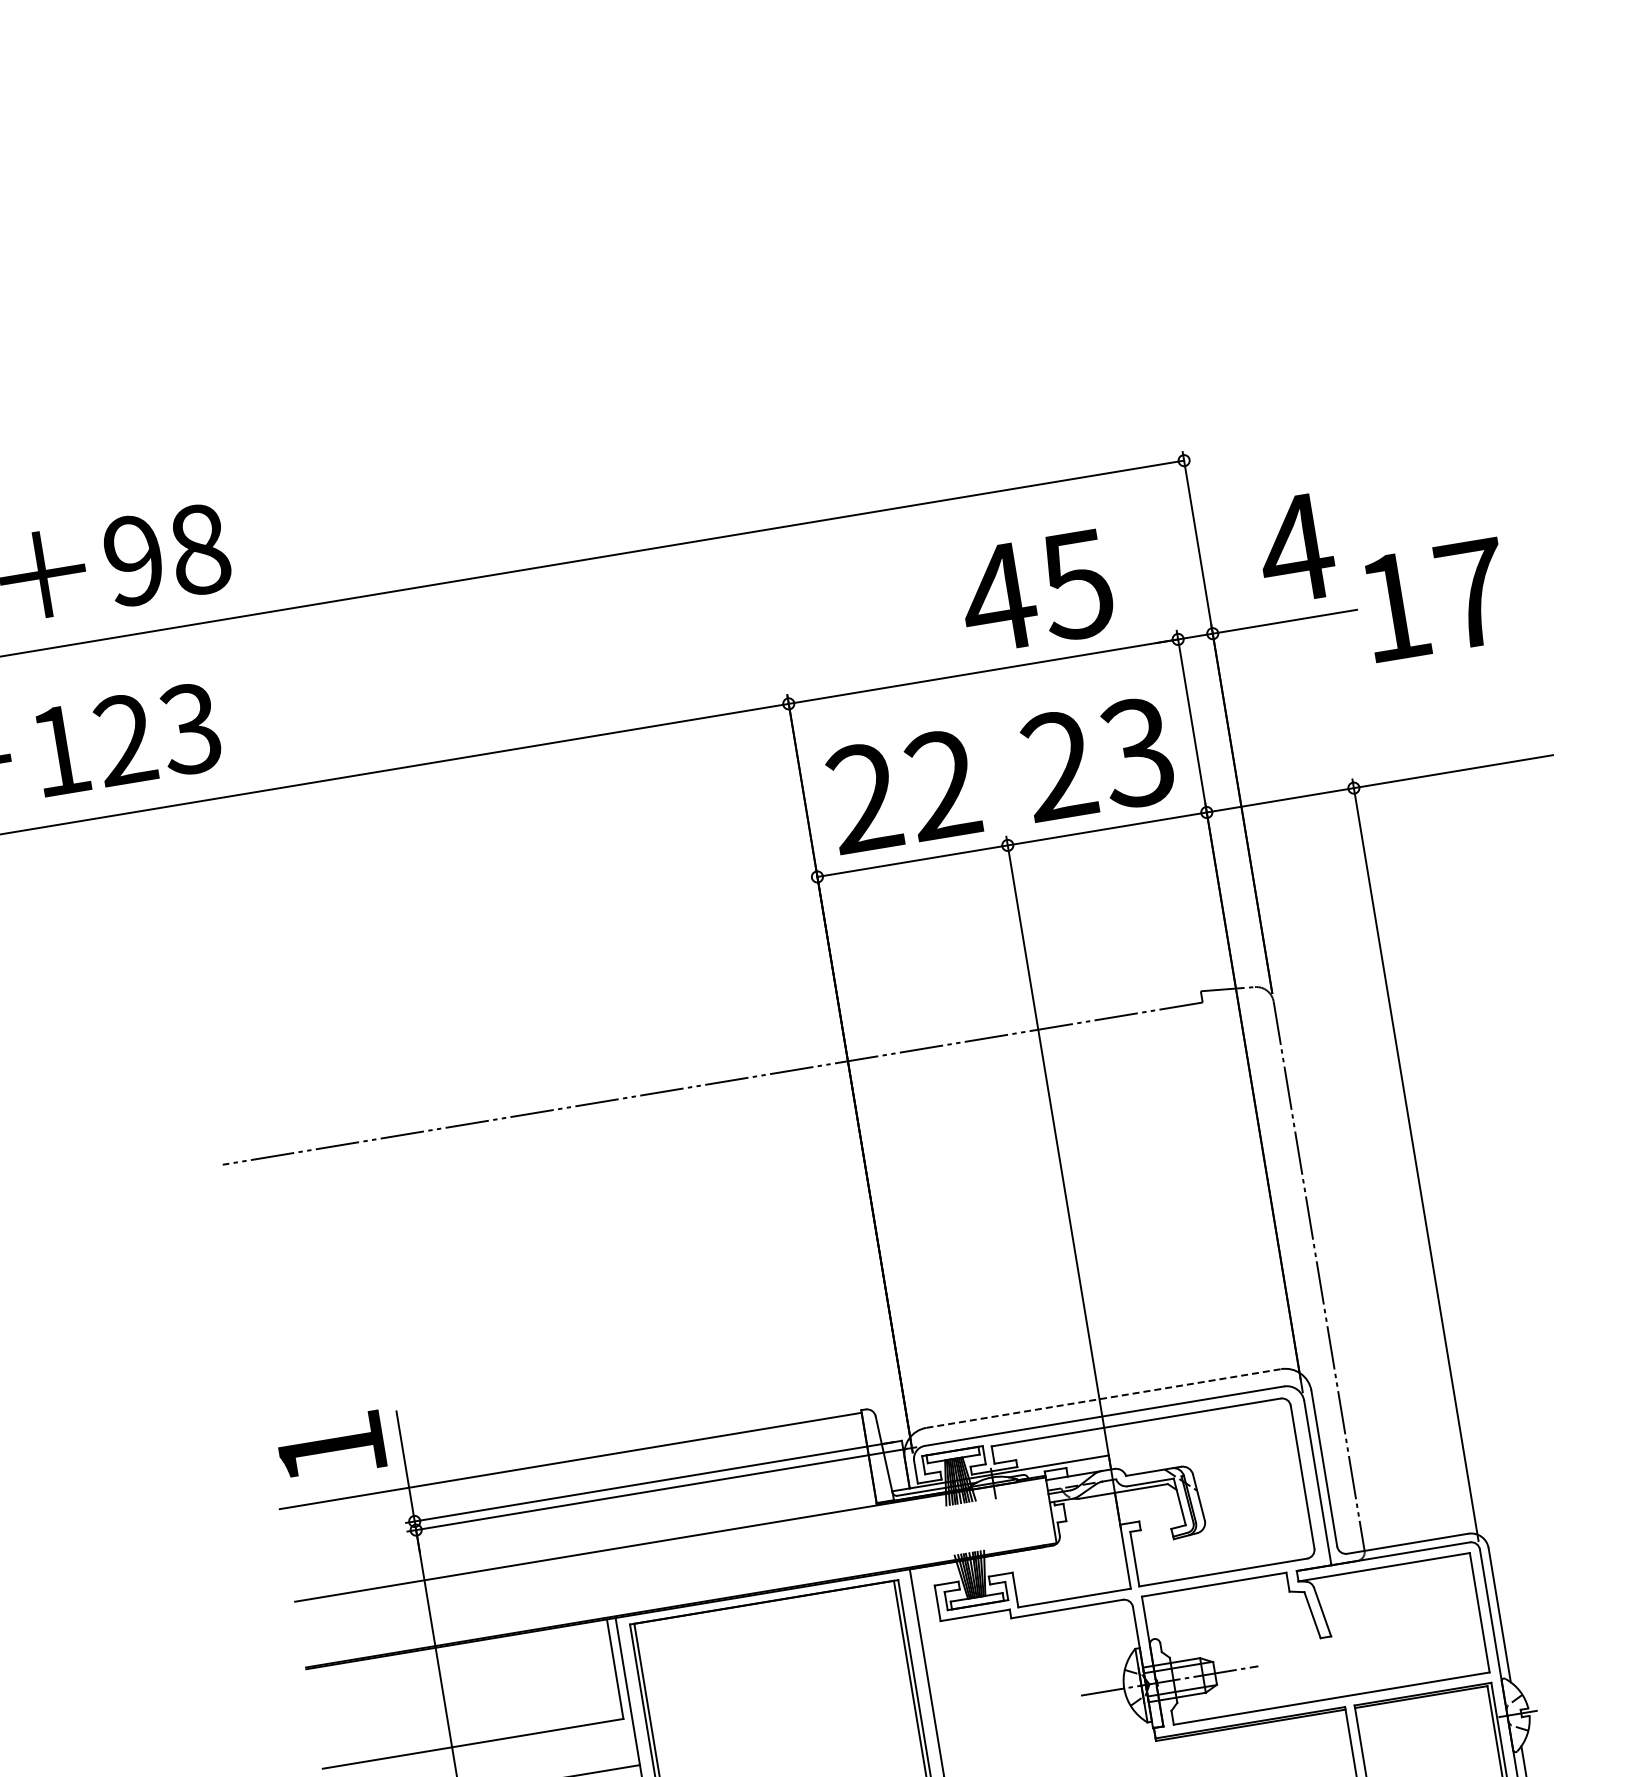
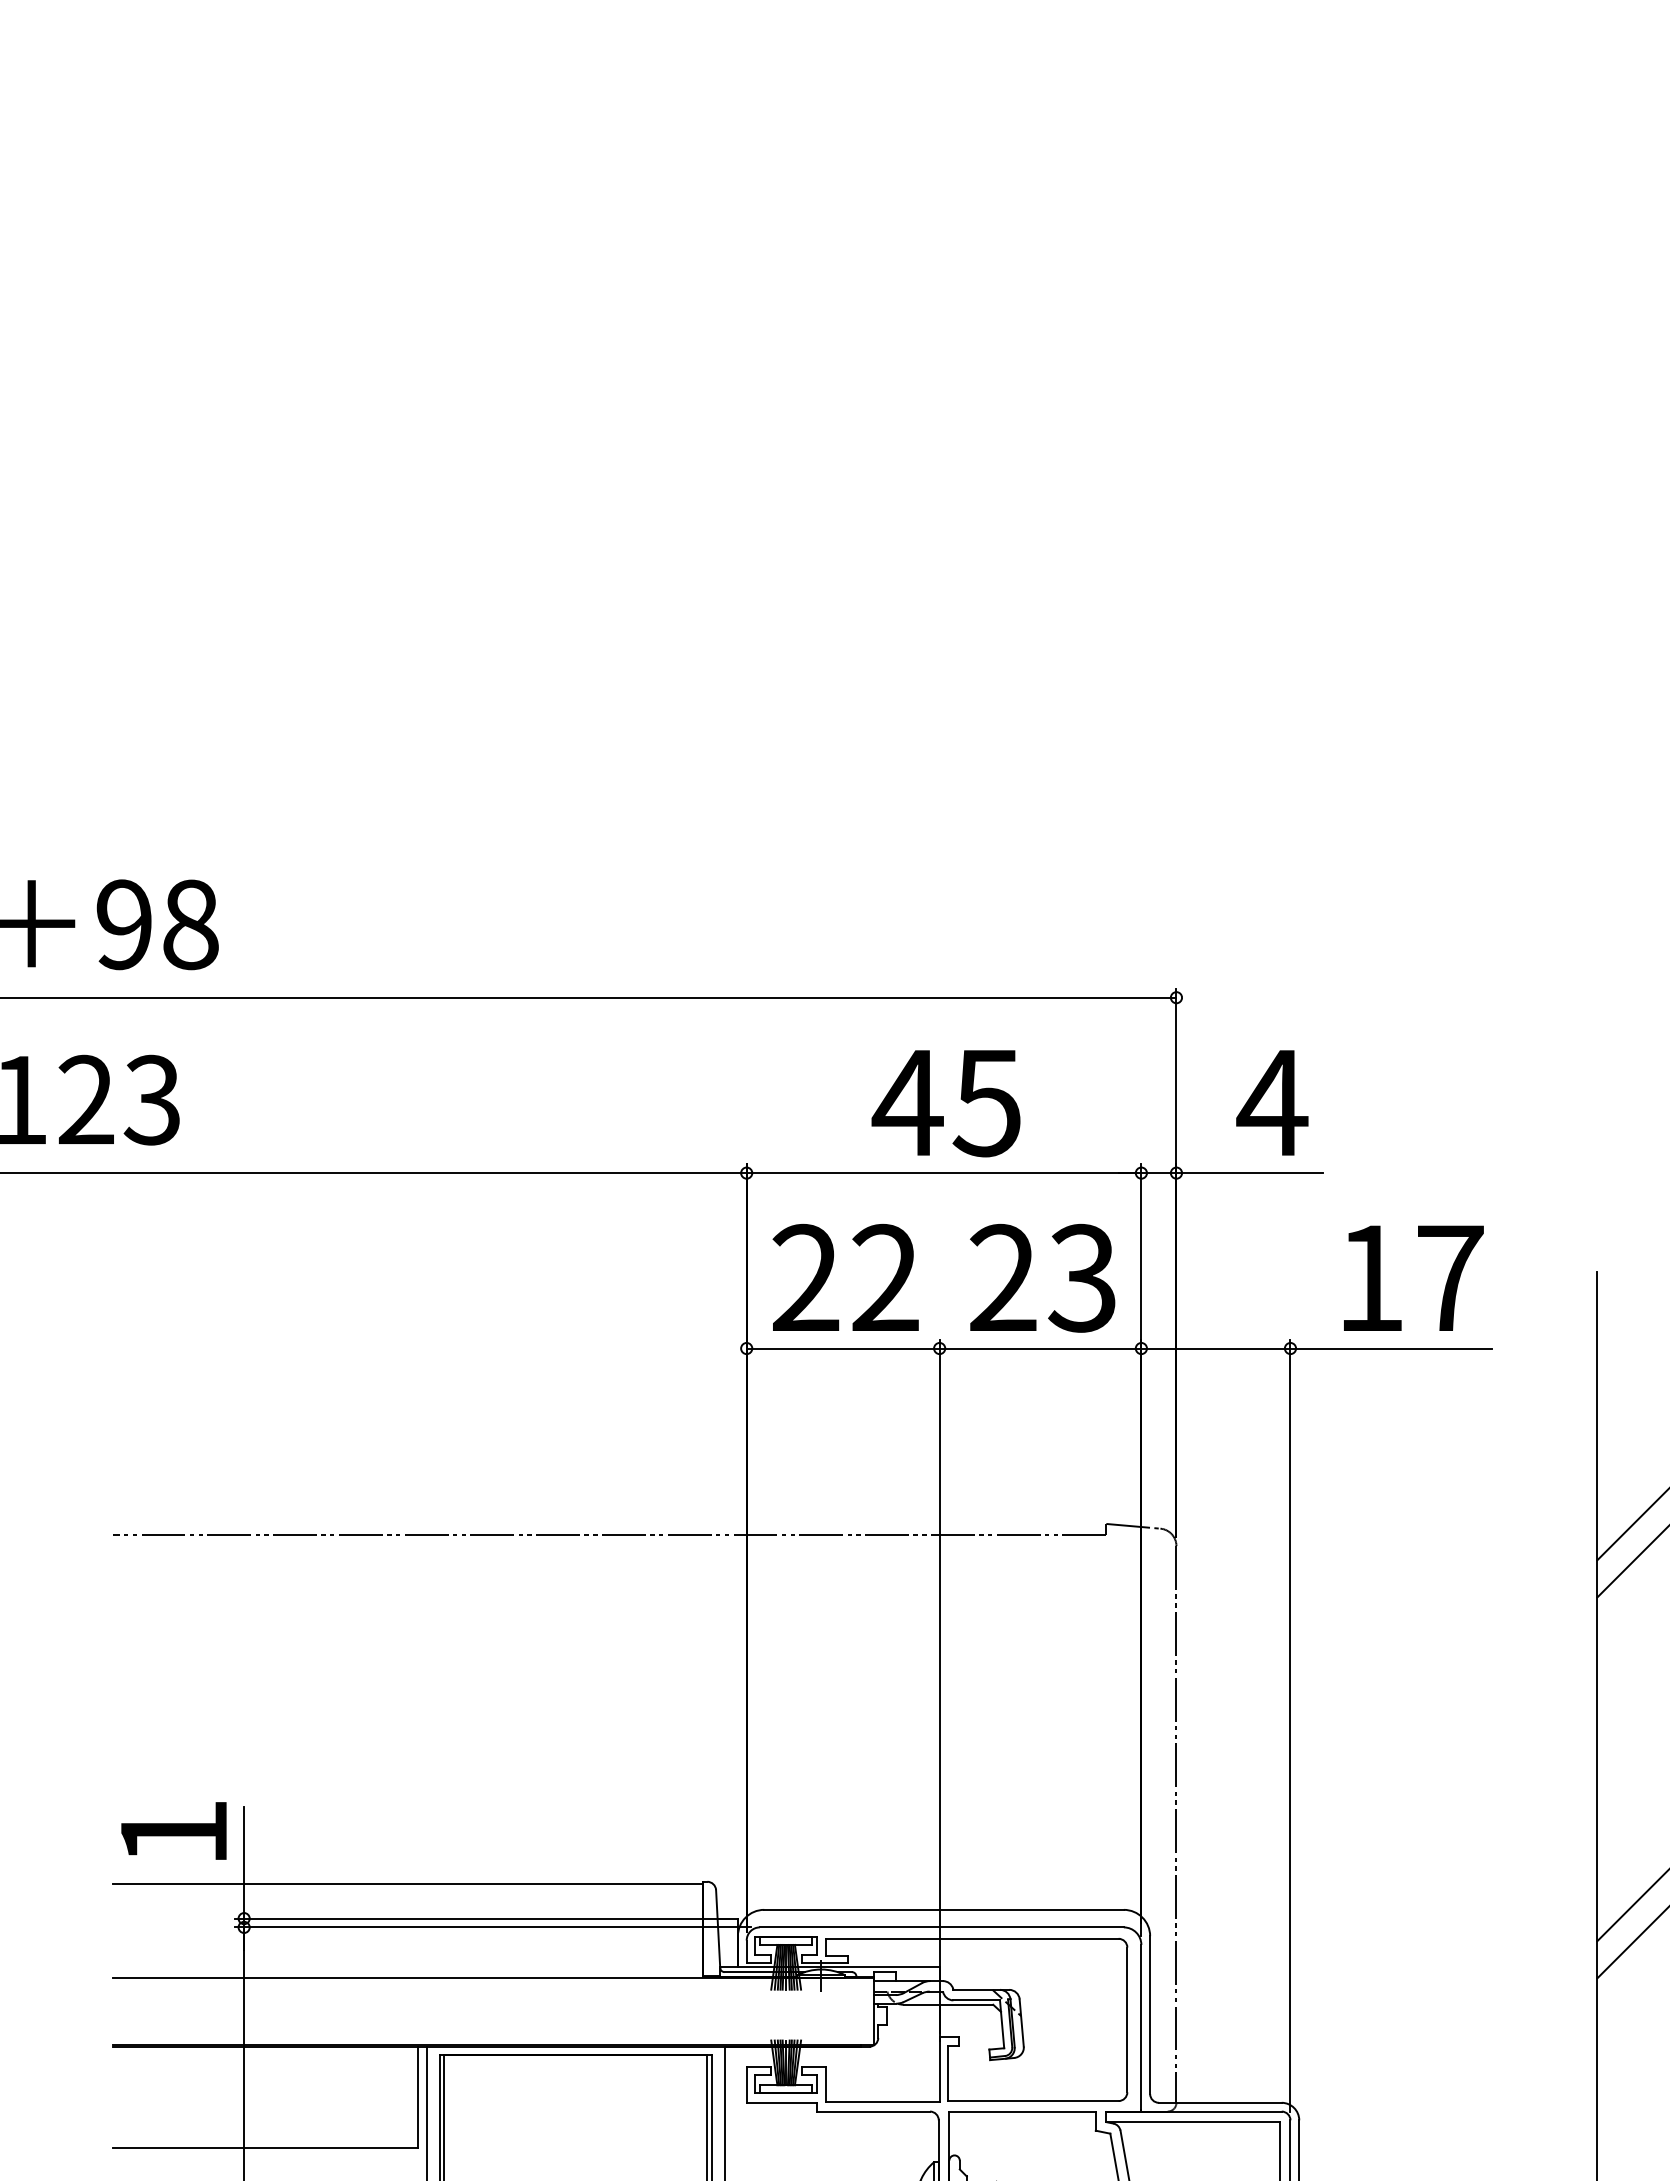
text: (1035, 592) -> (945, 1103), moved
text: (1436, 599) -> (1413, 1277), moved
line: (1104, 1398) -> (944, 1909), dashed -> solid

